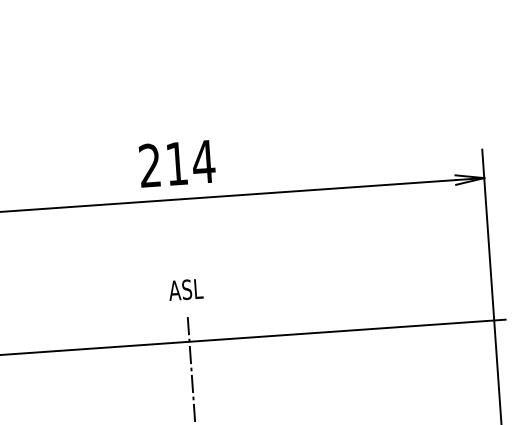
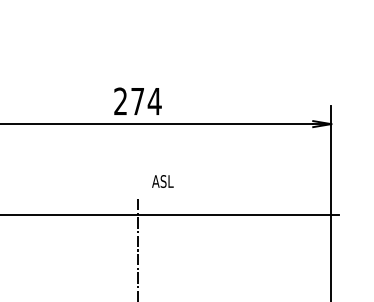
text: (176, 163) -> (137, 101), 214 -> 274
text: (185, 289) -> (162, 181), moved

